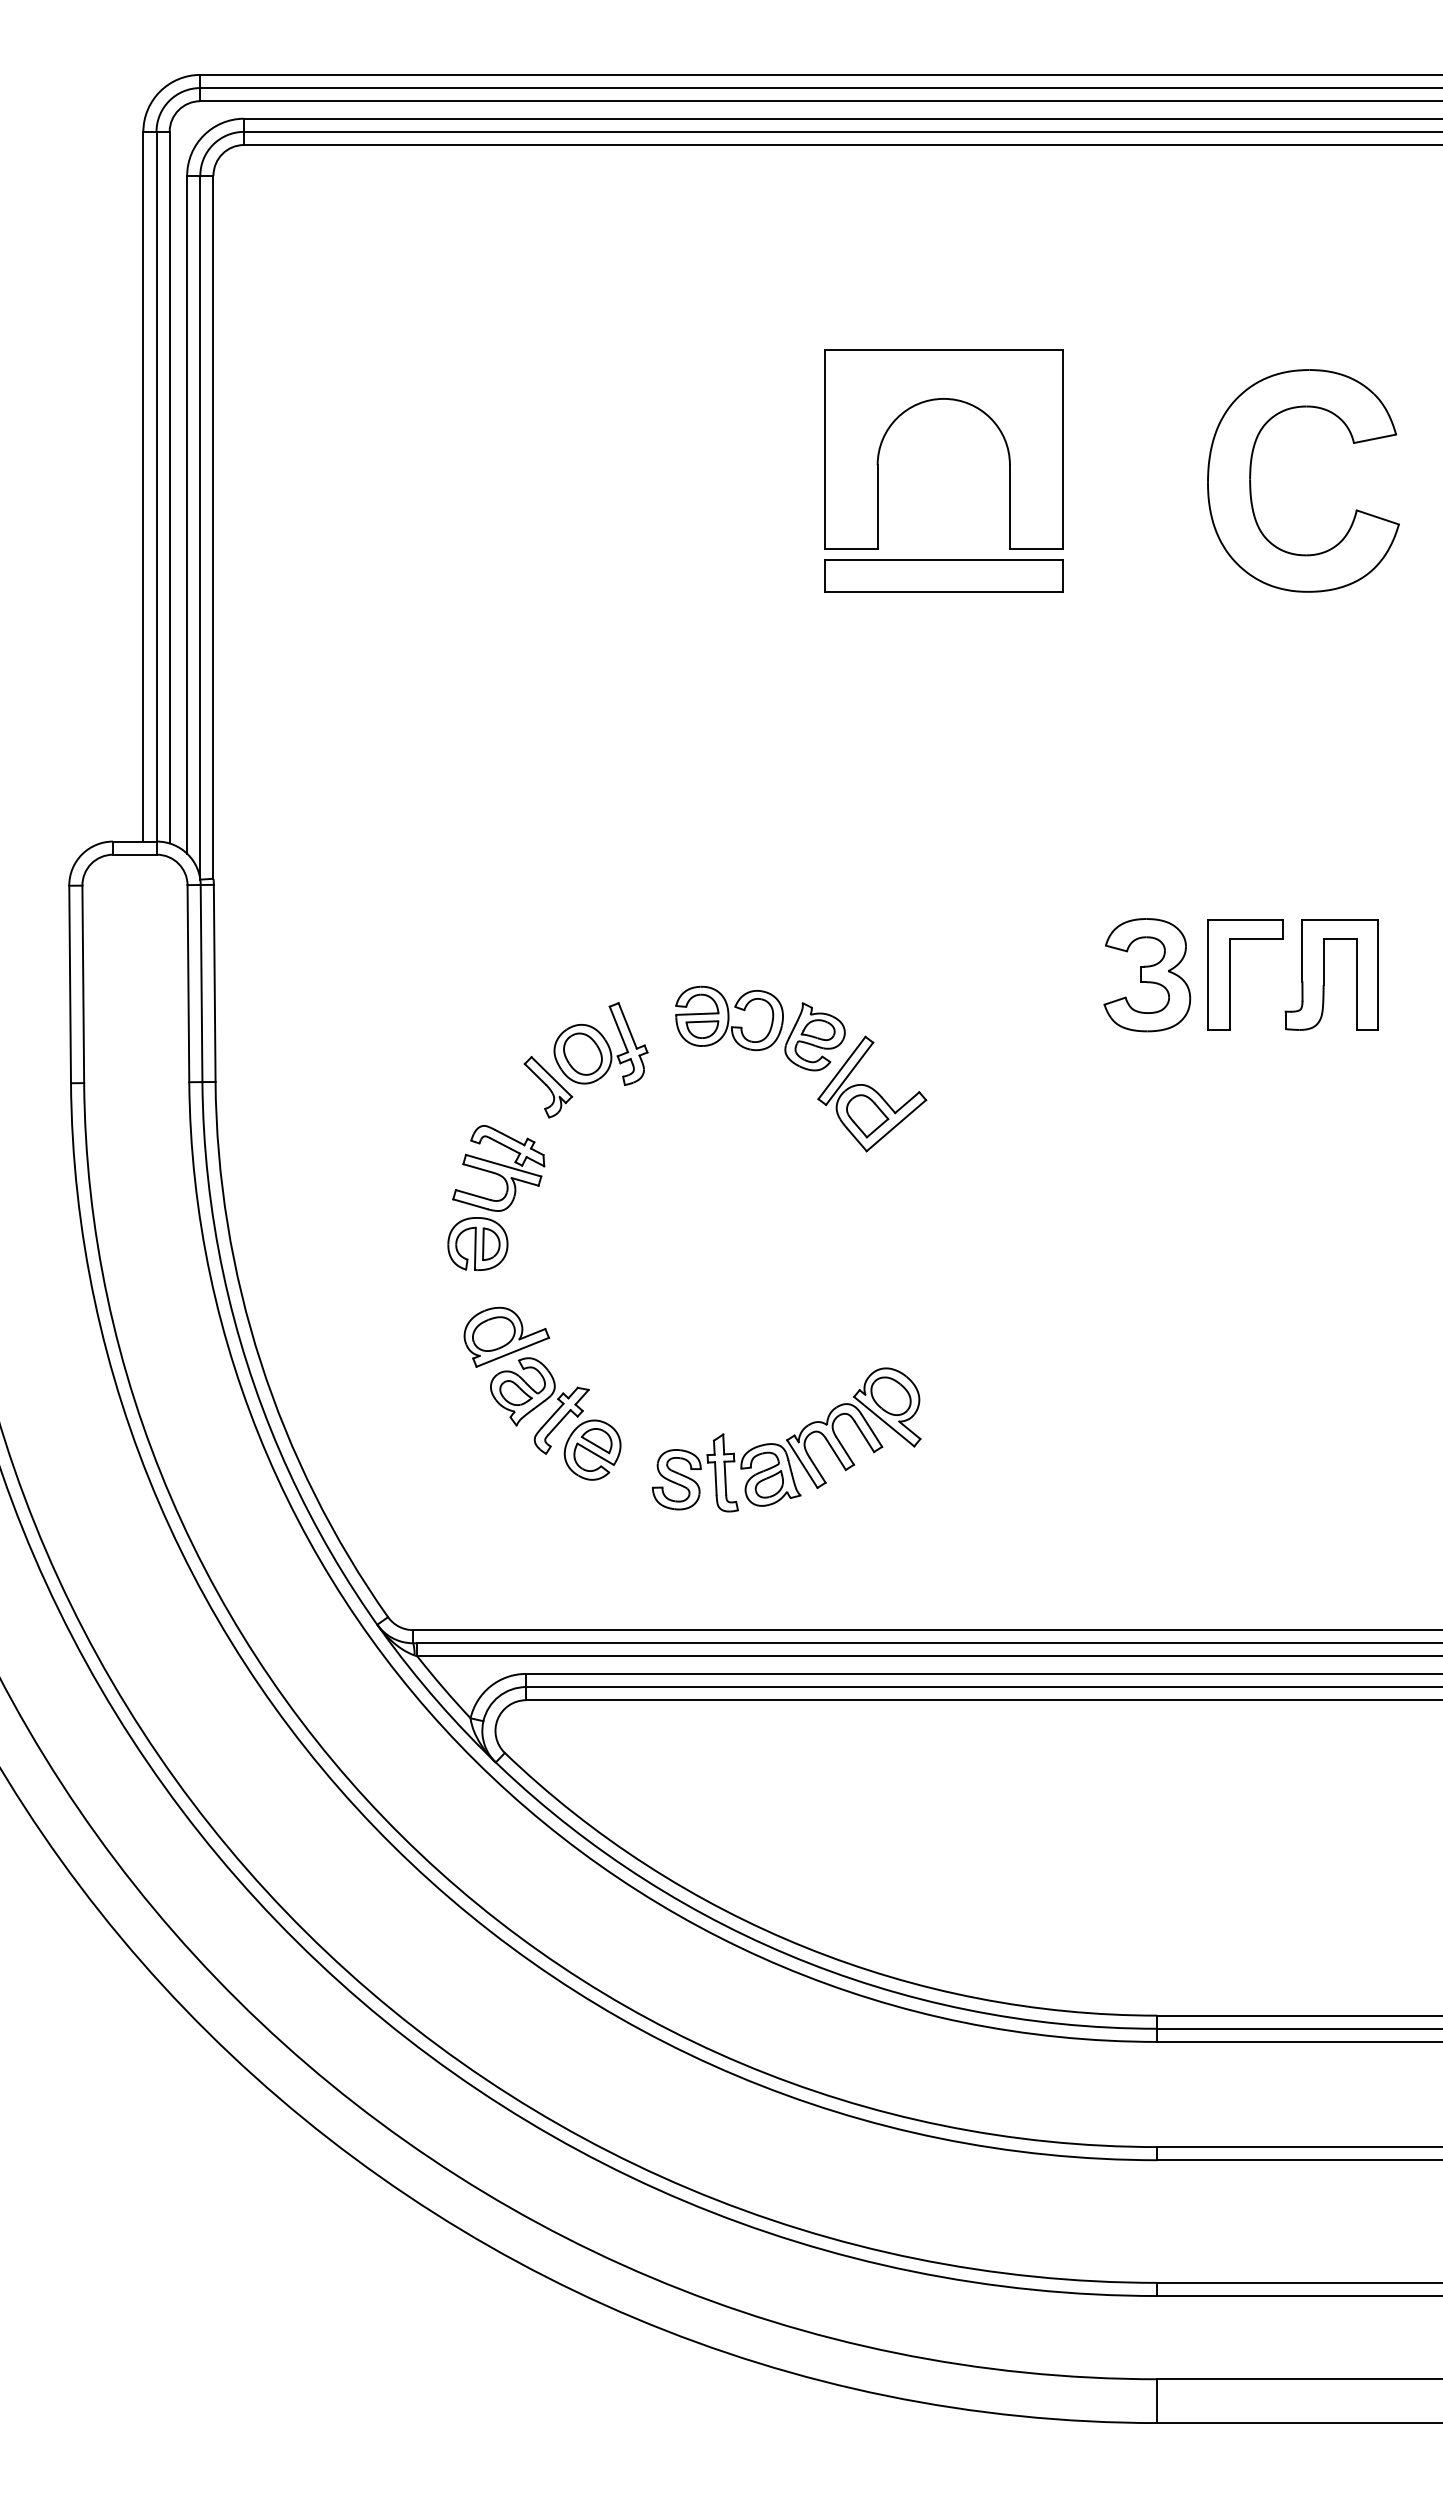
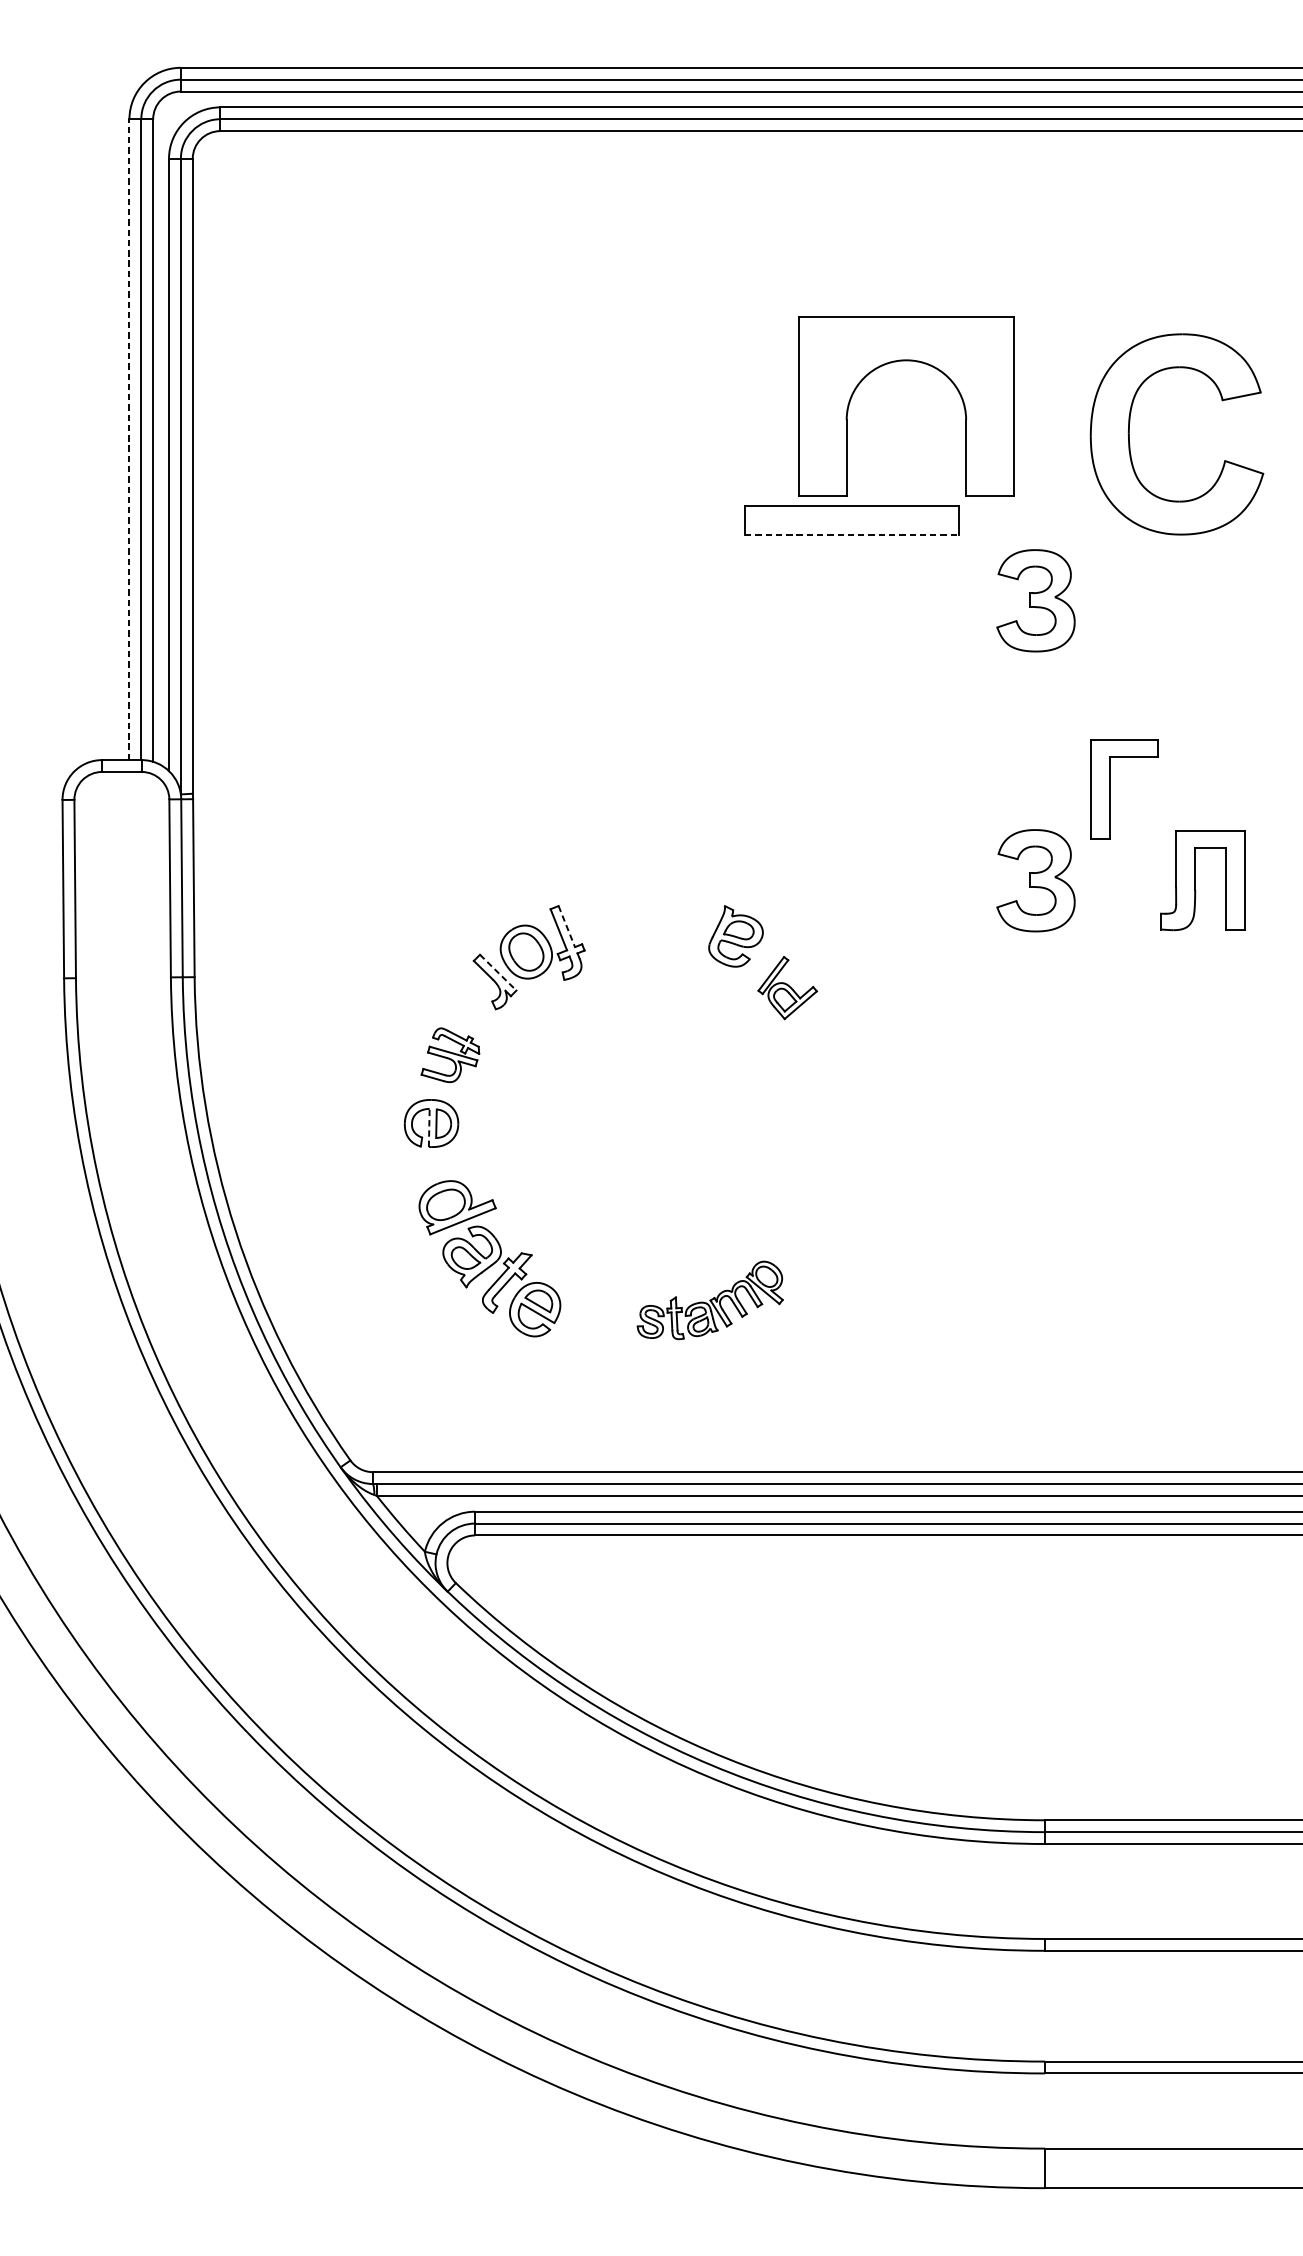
part: (937, 400) -> (900, 361), moved
line: (143, 486) -> (129, 439), solid -> dashed
line: (943, 591) -> (851, 534), solid -> dashed
part: (1147, 665) -> (1036, 601), added
part: (1230, 974) -> (1111, 788), moved
part: (729, 1018) -> (658, 919), removed
line: (627, 1025) -> (566, 926), solid -> dashed
line: (552, 1077) -> (498, 973), solid -> dashed
part: (872, 1093) -> (787, 987), size x0.6
part: (498, 1168) -> (450, 1055), size x0.7
line: (475, 1248) -> (429, 1127), solid -> dashed
part: (786, 1439) -> (710, 1300), size x0.6

